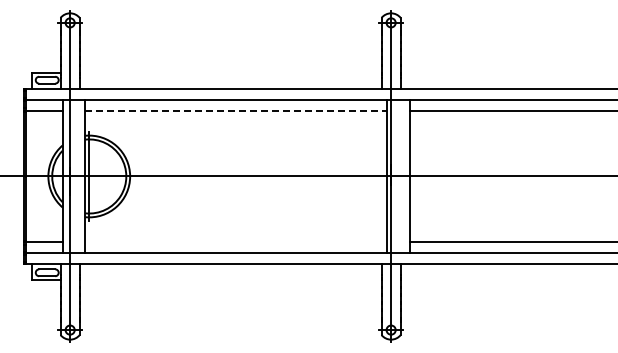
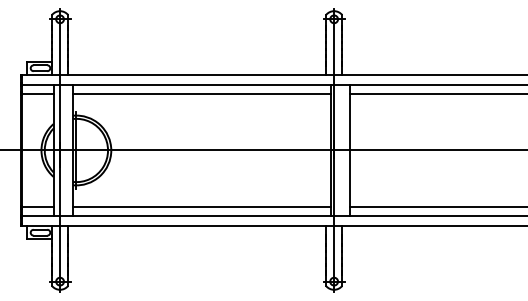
line: (236, 110) -> (202, 94), dashed -> solid
line: (236, 242) -> (202, 206), added

